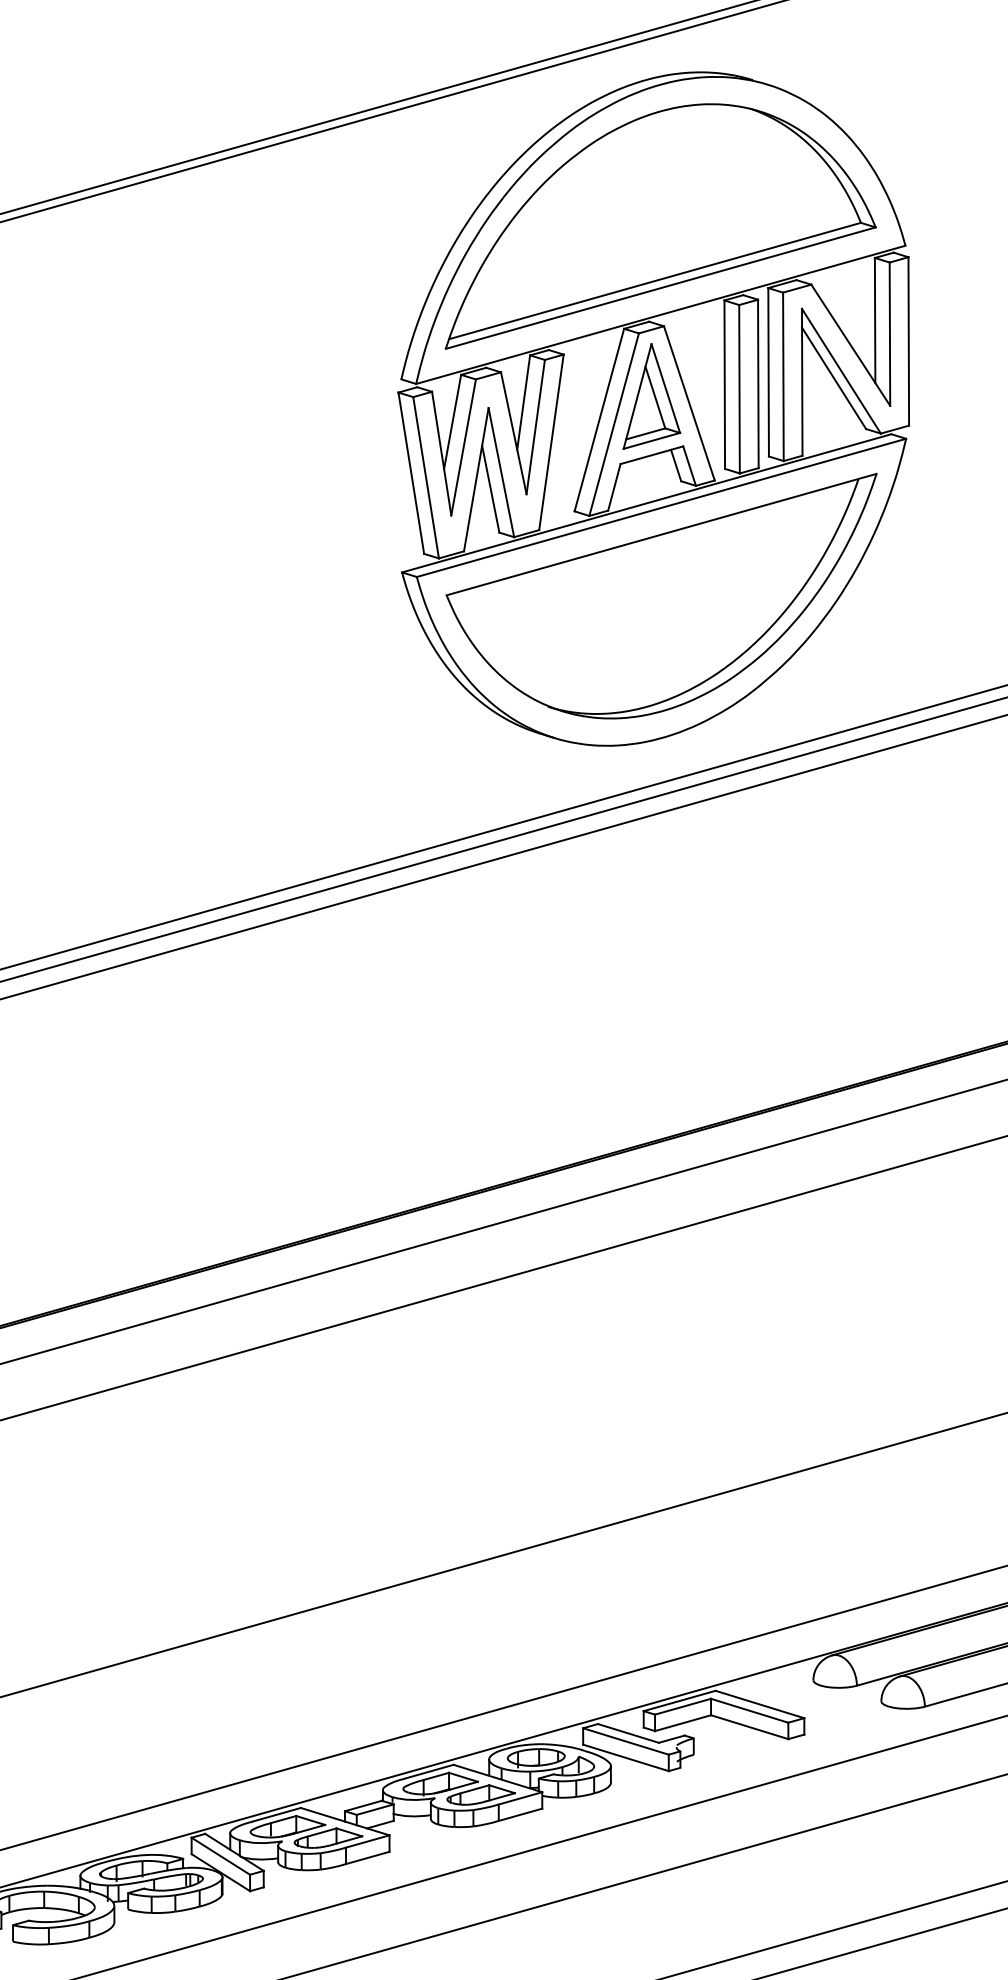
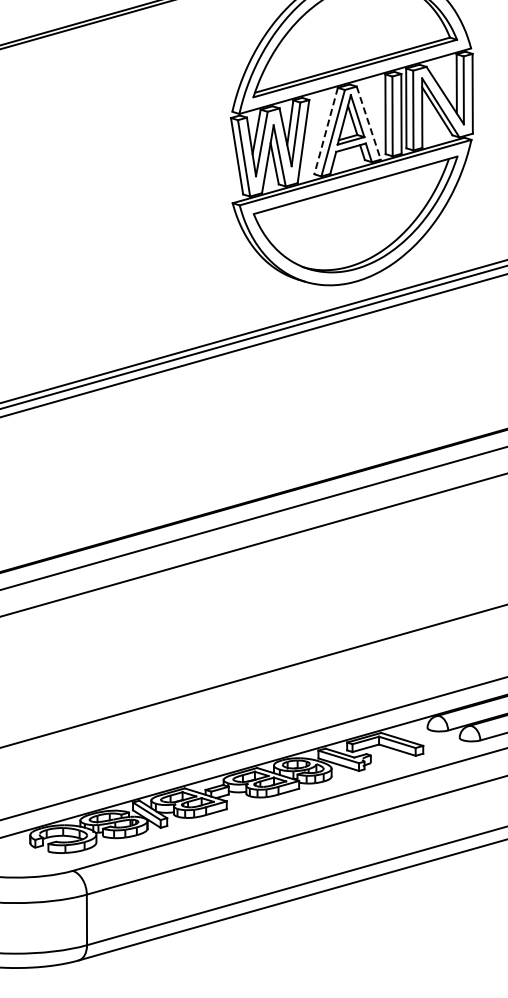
line: (688, 404) -> (368, 123), solid -> dashed
line: (600, 421) -> (326, 131), solid -> dashed

